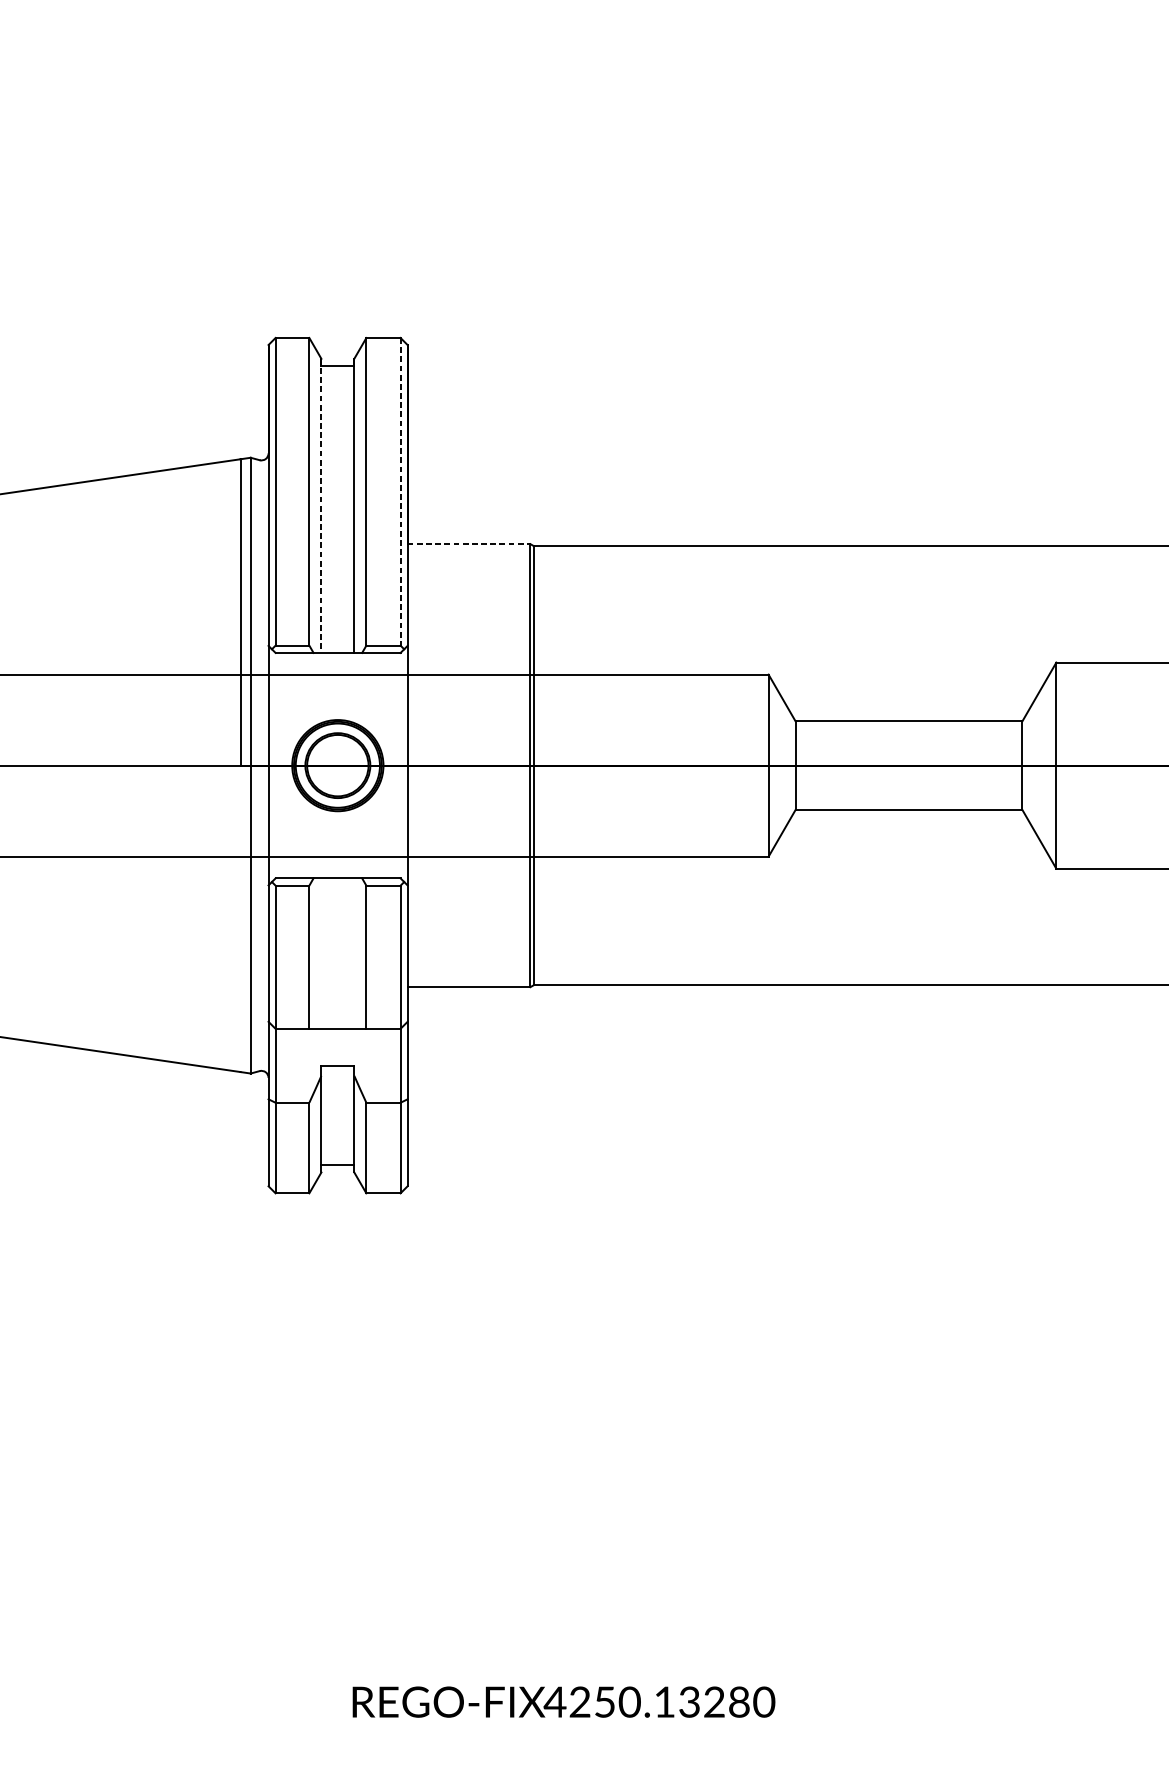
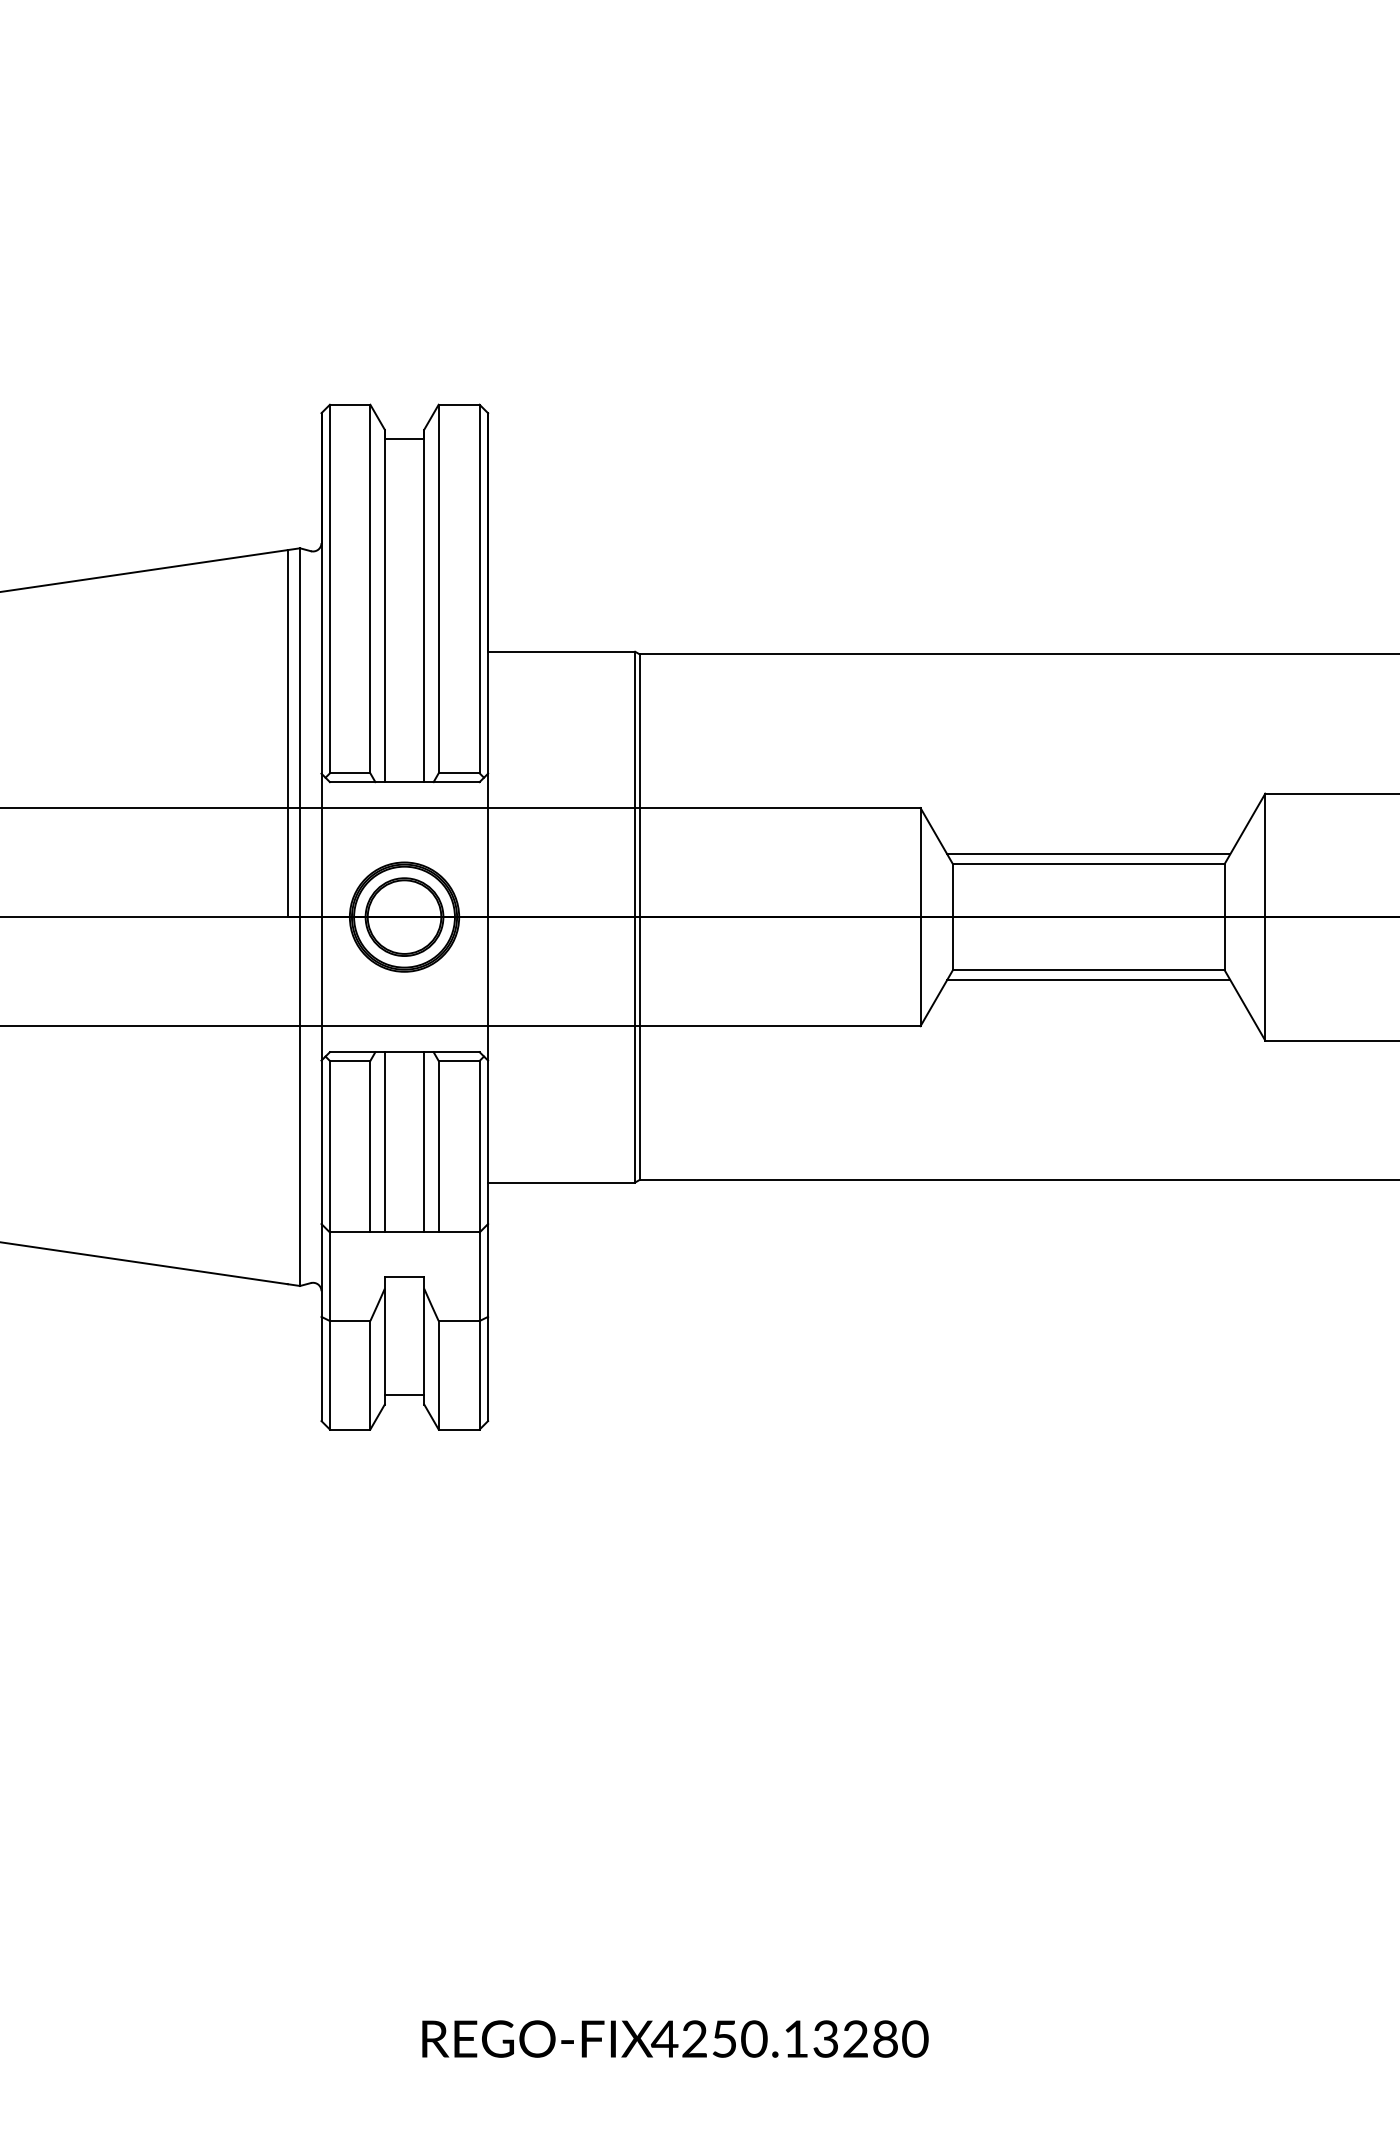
line: (400, 492) -> (479, 589), dashed -> solid
line: (321, 506) -> (384, 606), dashed -> solid
line: (468, 543) -> (561, 651), dashed -> solid
line: (908, 713) -> (1088, 854), added
line: (908, 818) -> (1088, 980), added
line: (321, 953) -> (384, 1142), added
line: (354, 953) -> (424, 1142), added

